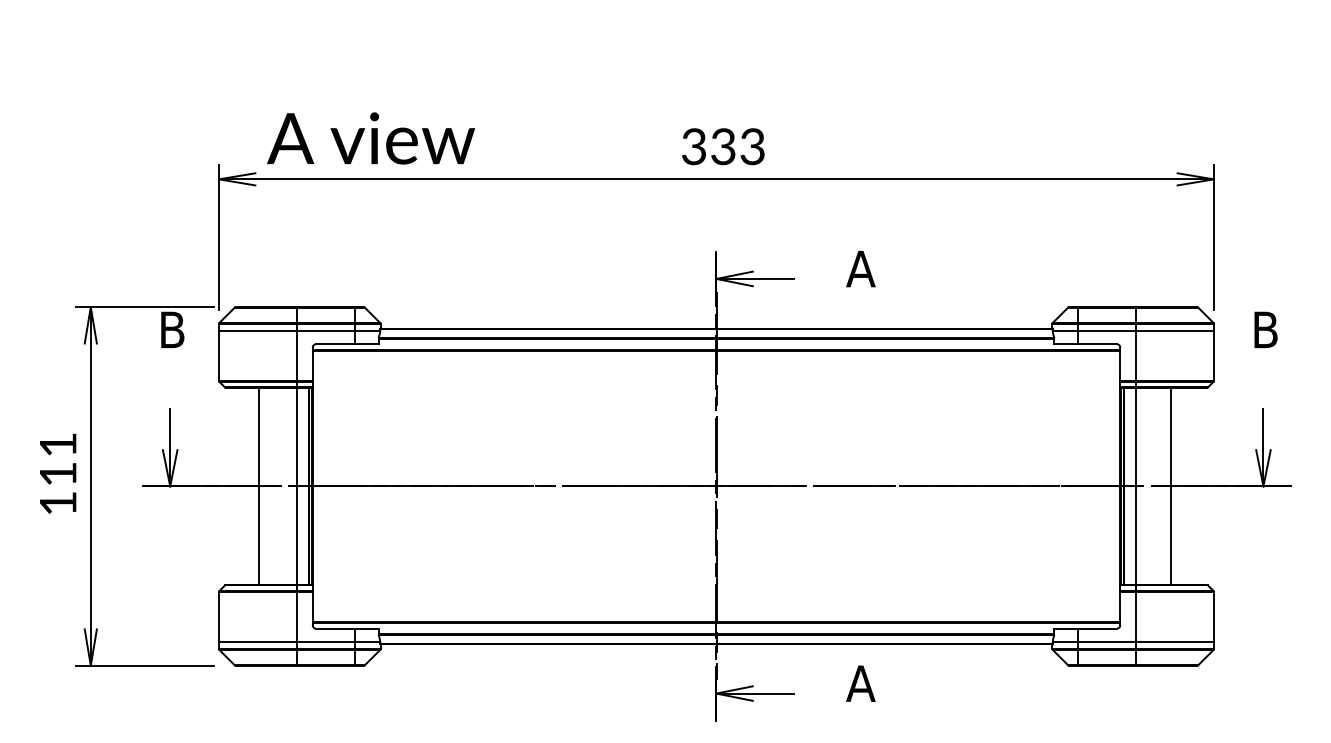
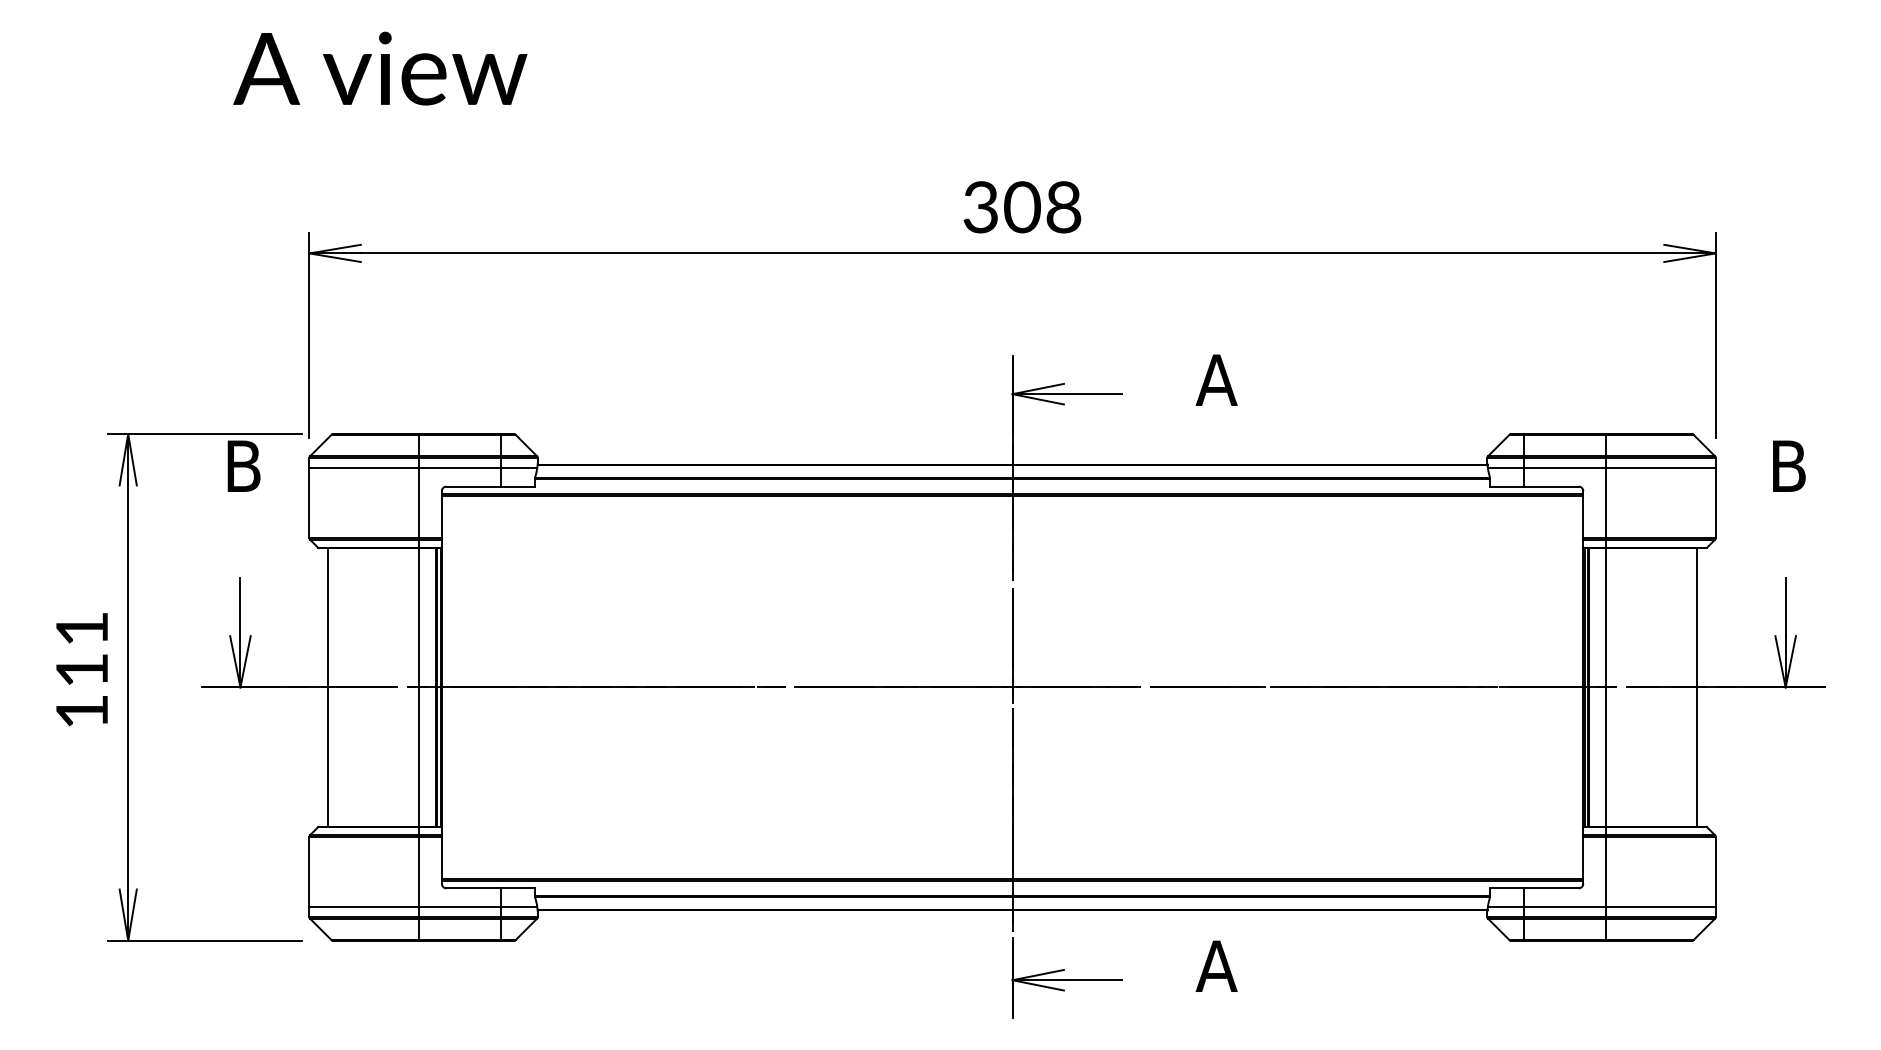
text: (371, 138) -> (380, 68), moved
text: (737, 146) -> (1042, 207), 333 -> 308
line: (258, 486) -> (327, 687), moved
line: (1171, 486) -> (1697, 687), moved

